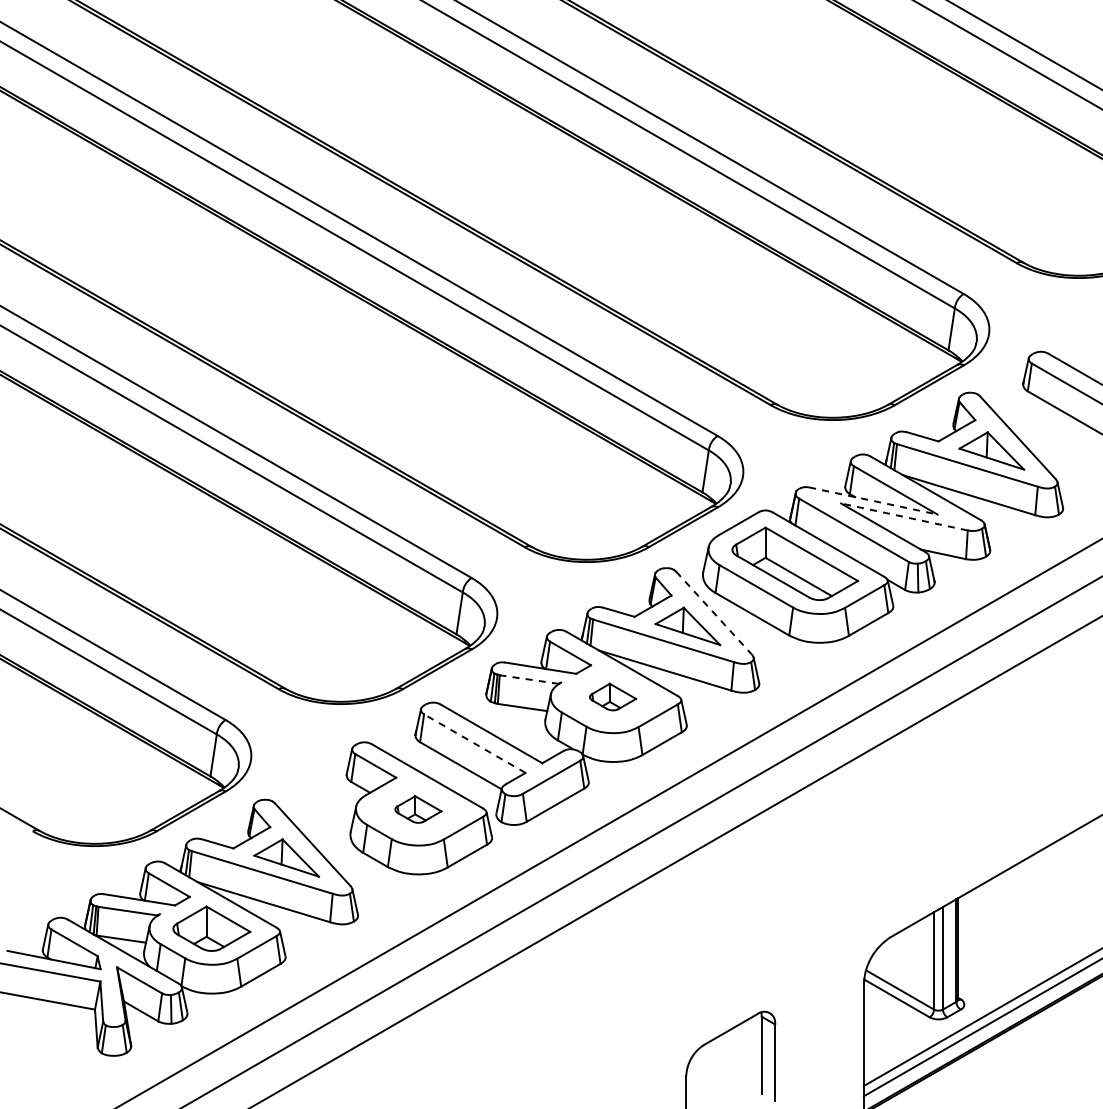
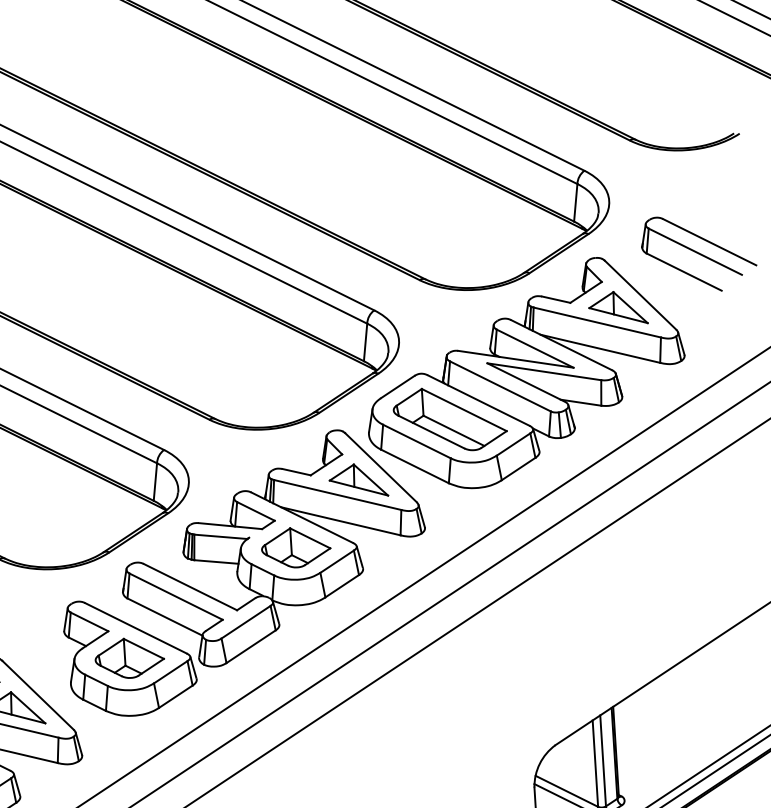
line: (873, 500) -> (516, 358), dashed -> solid
line: (904, 516) -> (544, 371), dashed -> solid
line: (714, 613) -> (381, 467), dashed -> solid
line: (529, 679) -> (221, 536), dashed -> solid
part: (612, 696) -> (295, 547), size x1.67
line: (474, 743) -> (175, 596), dashed -> solid
part: (418, 809) -> (129, 658), size x1.67

